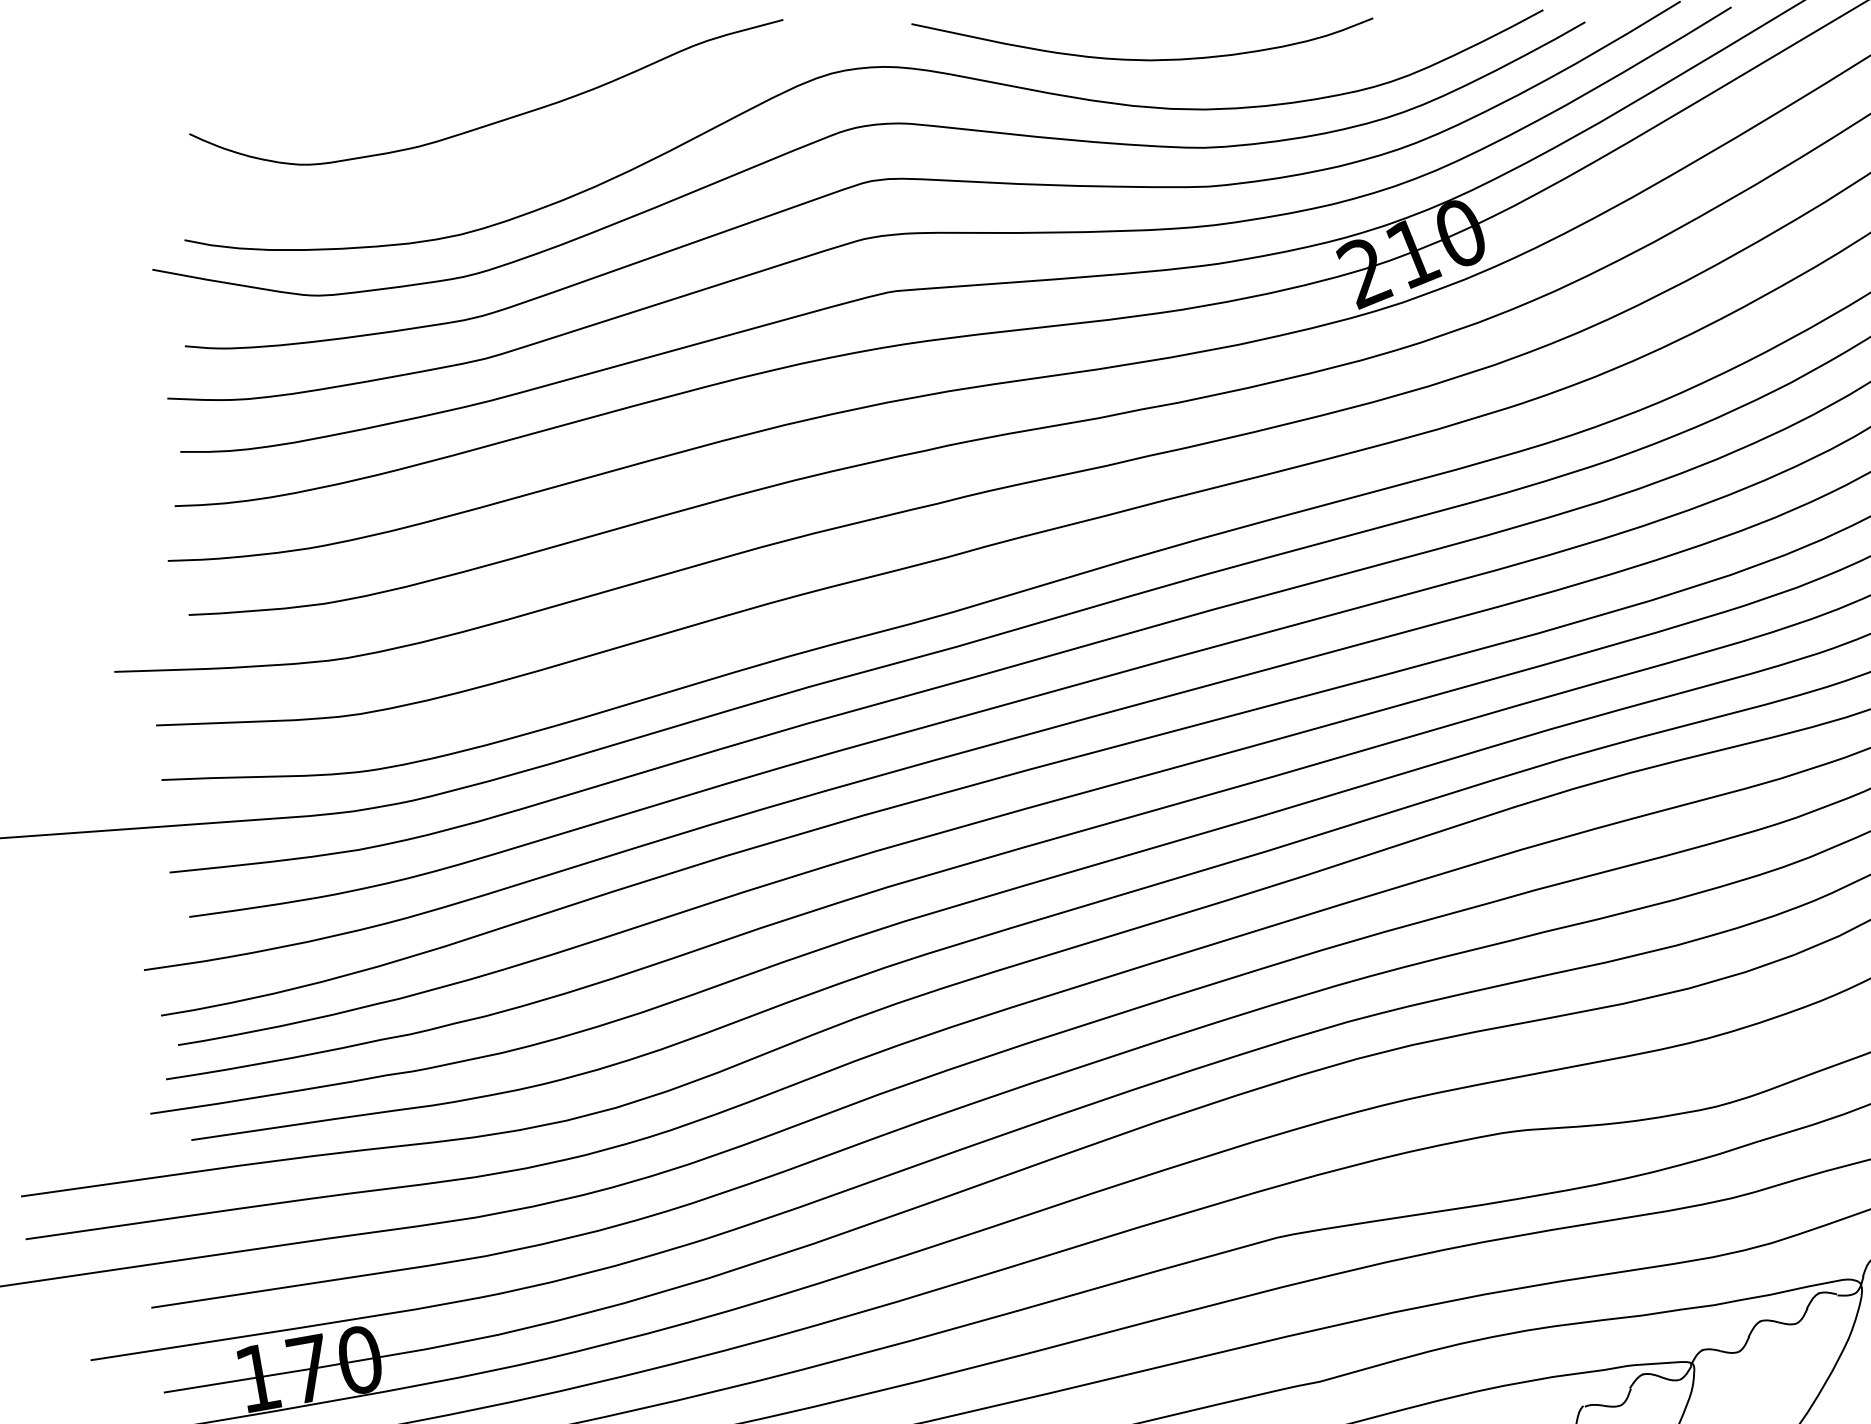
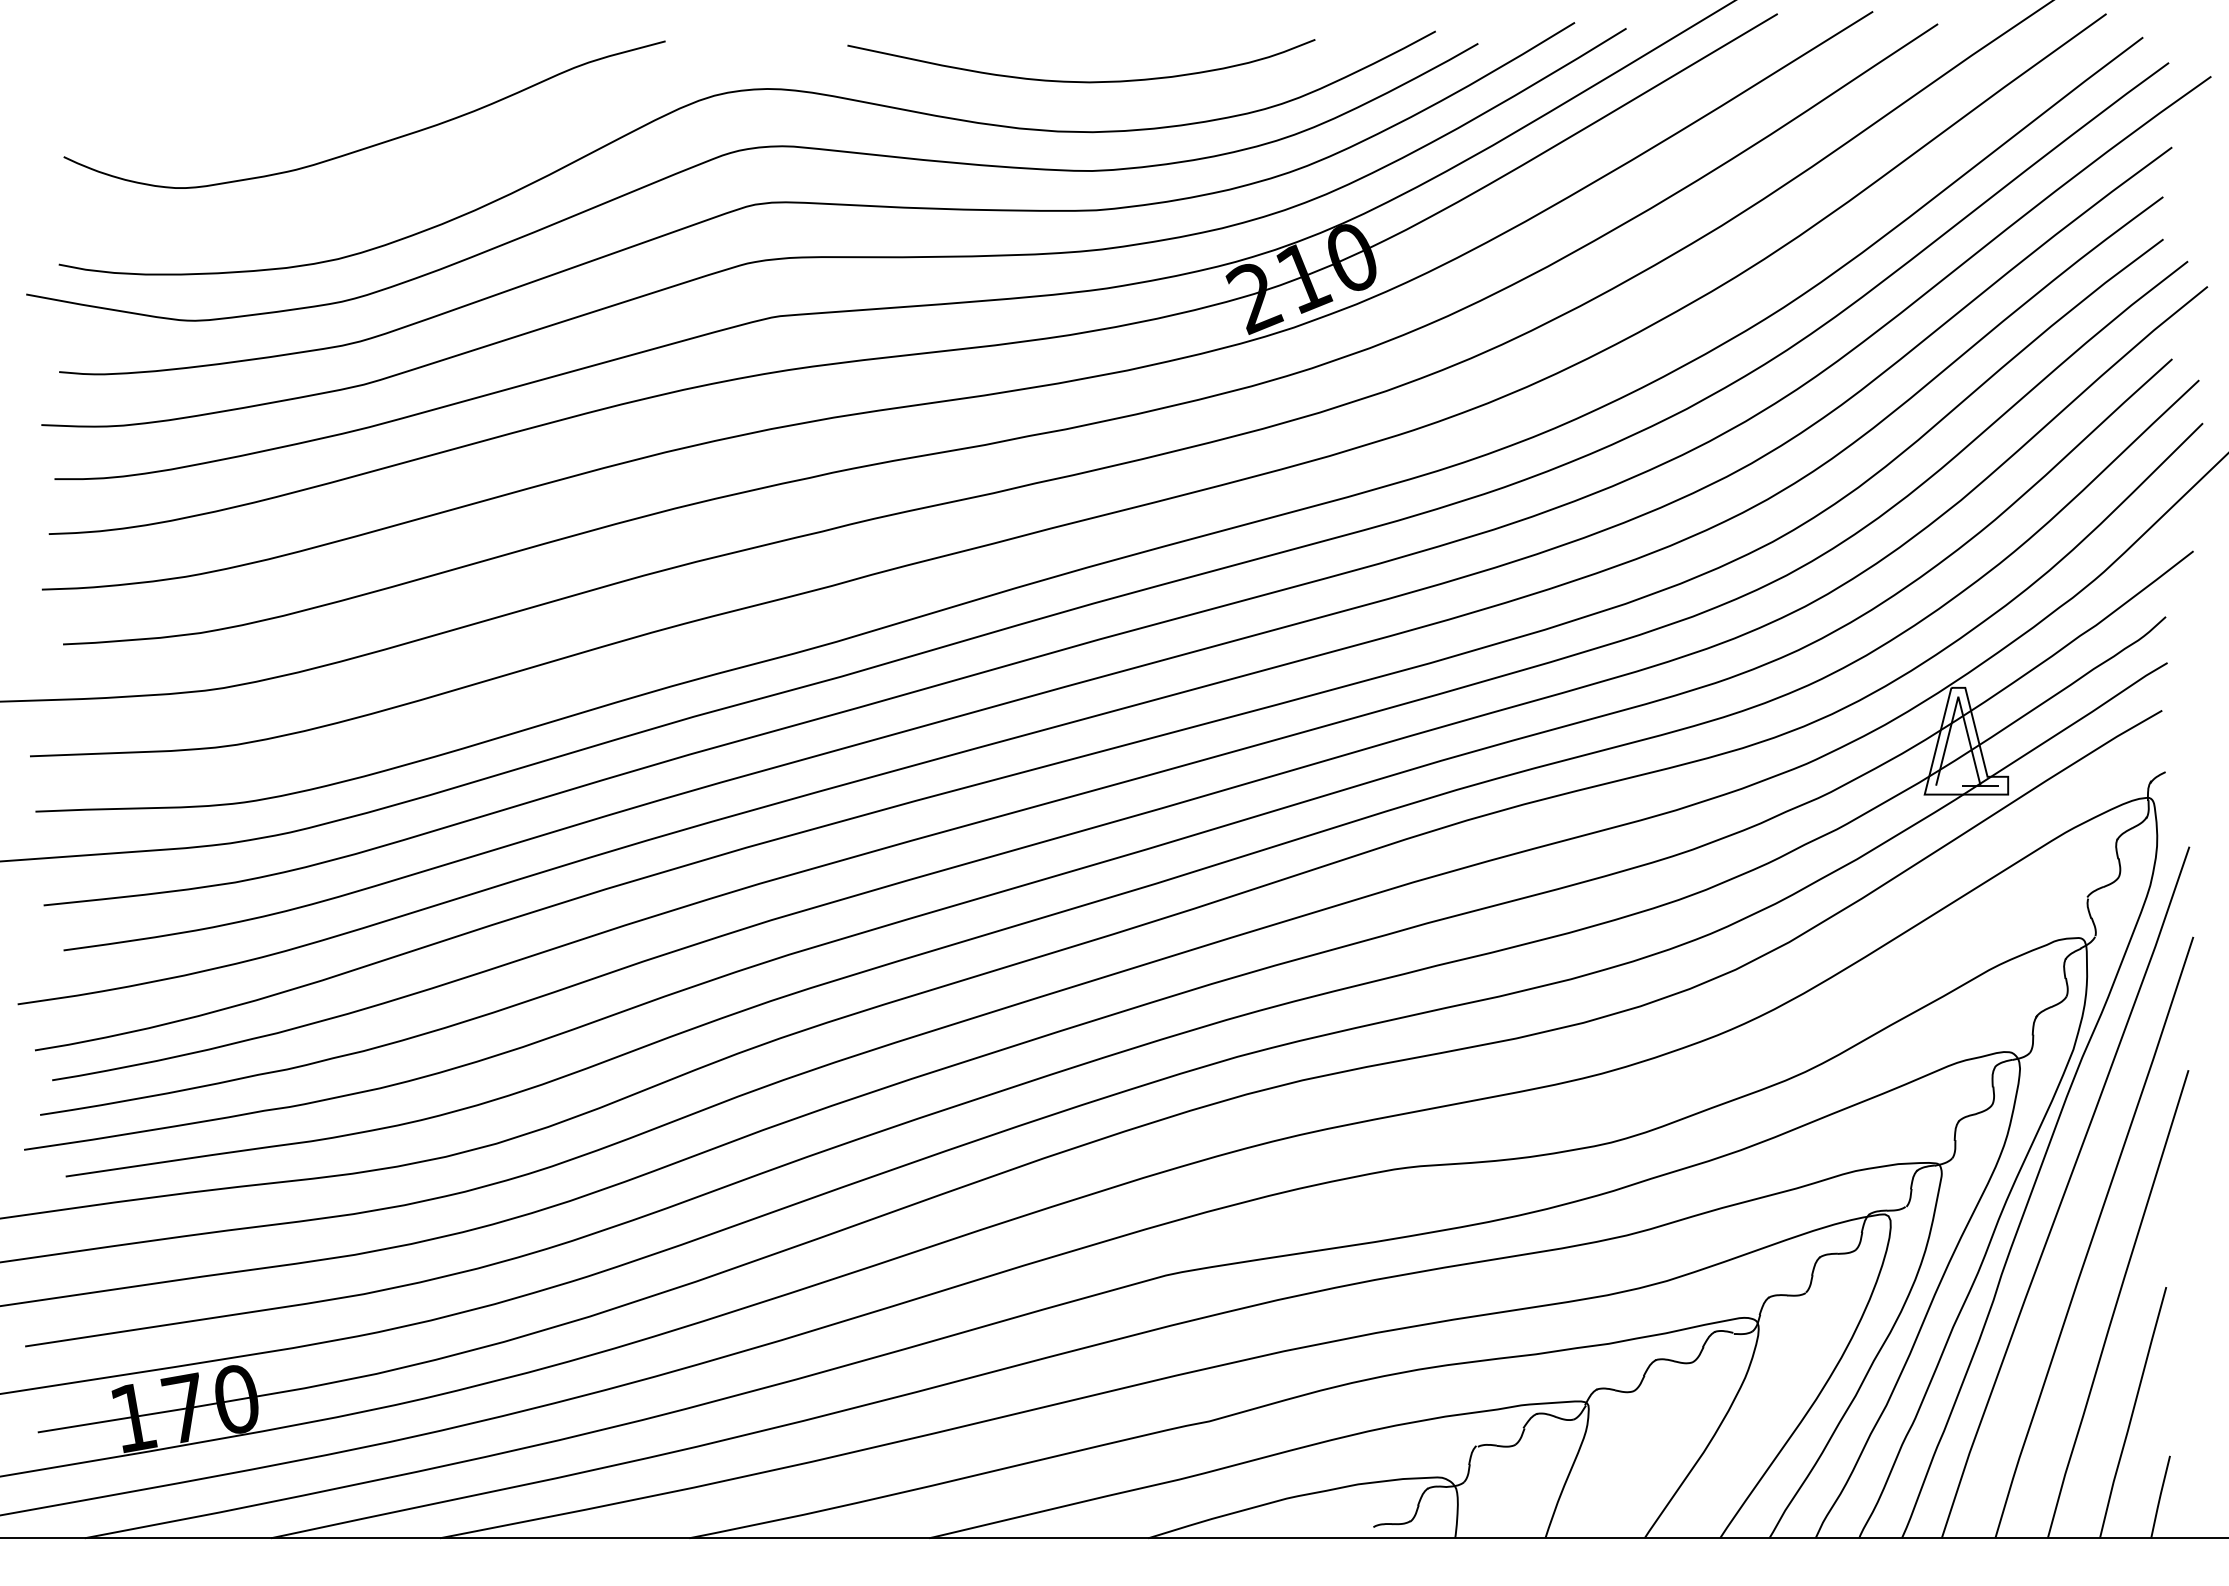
curve: (1142, 59) -> (1081, 81), moved

